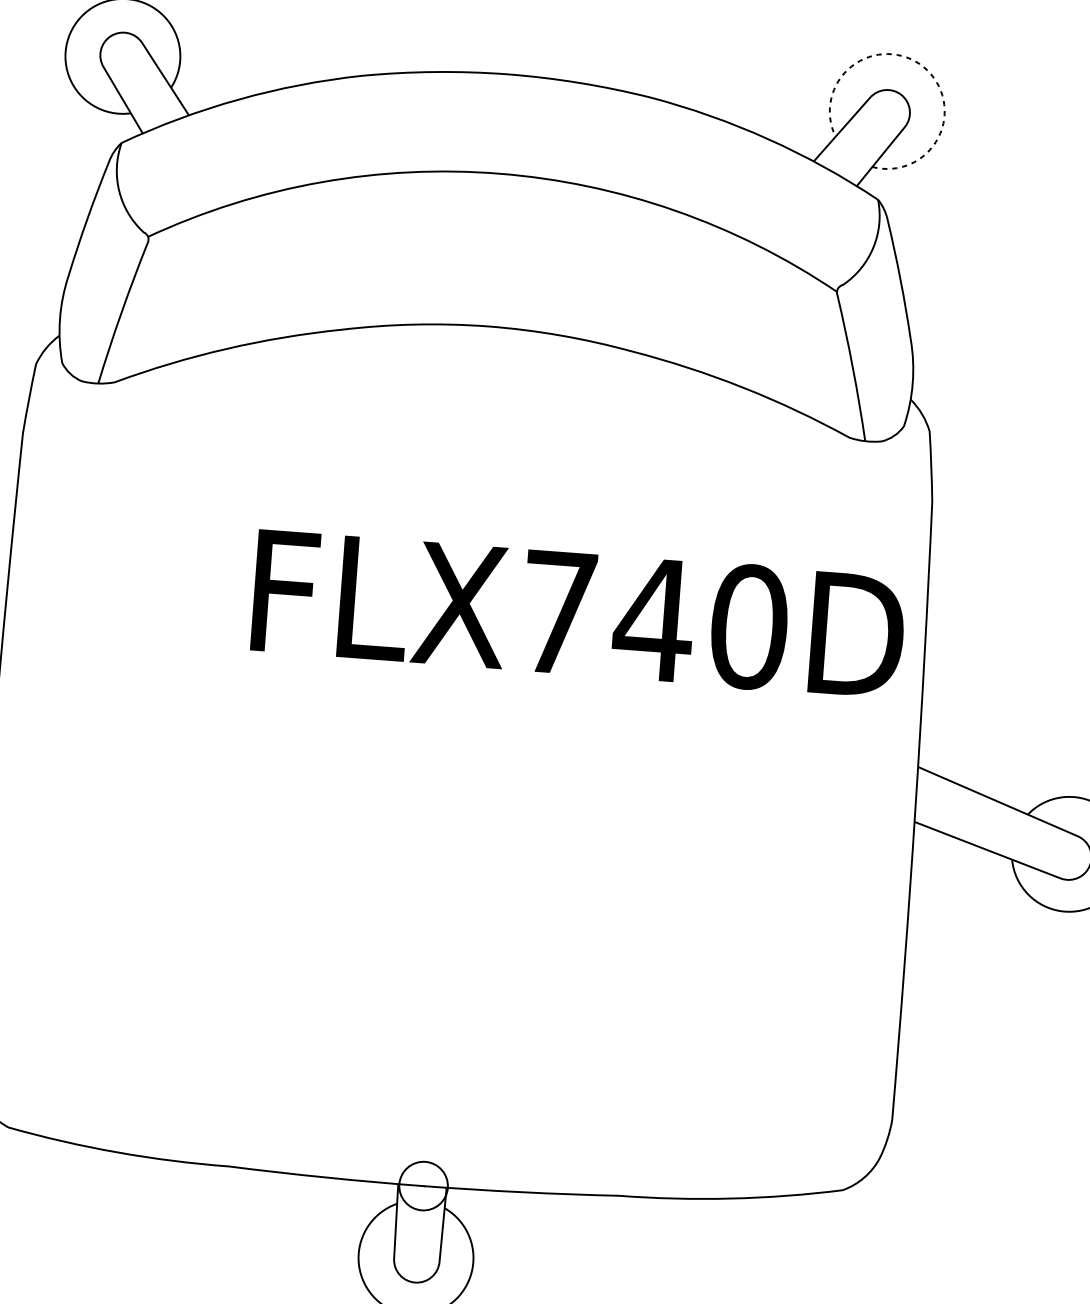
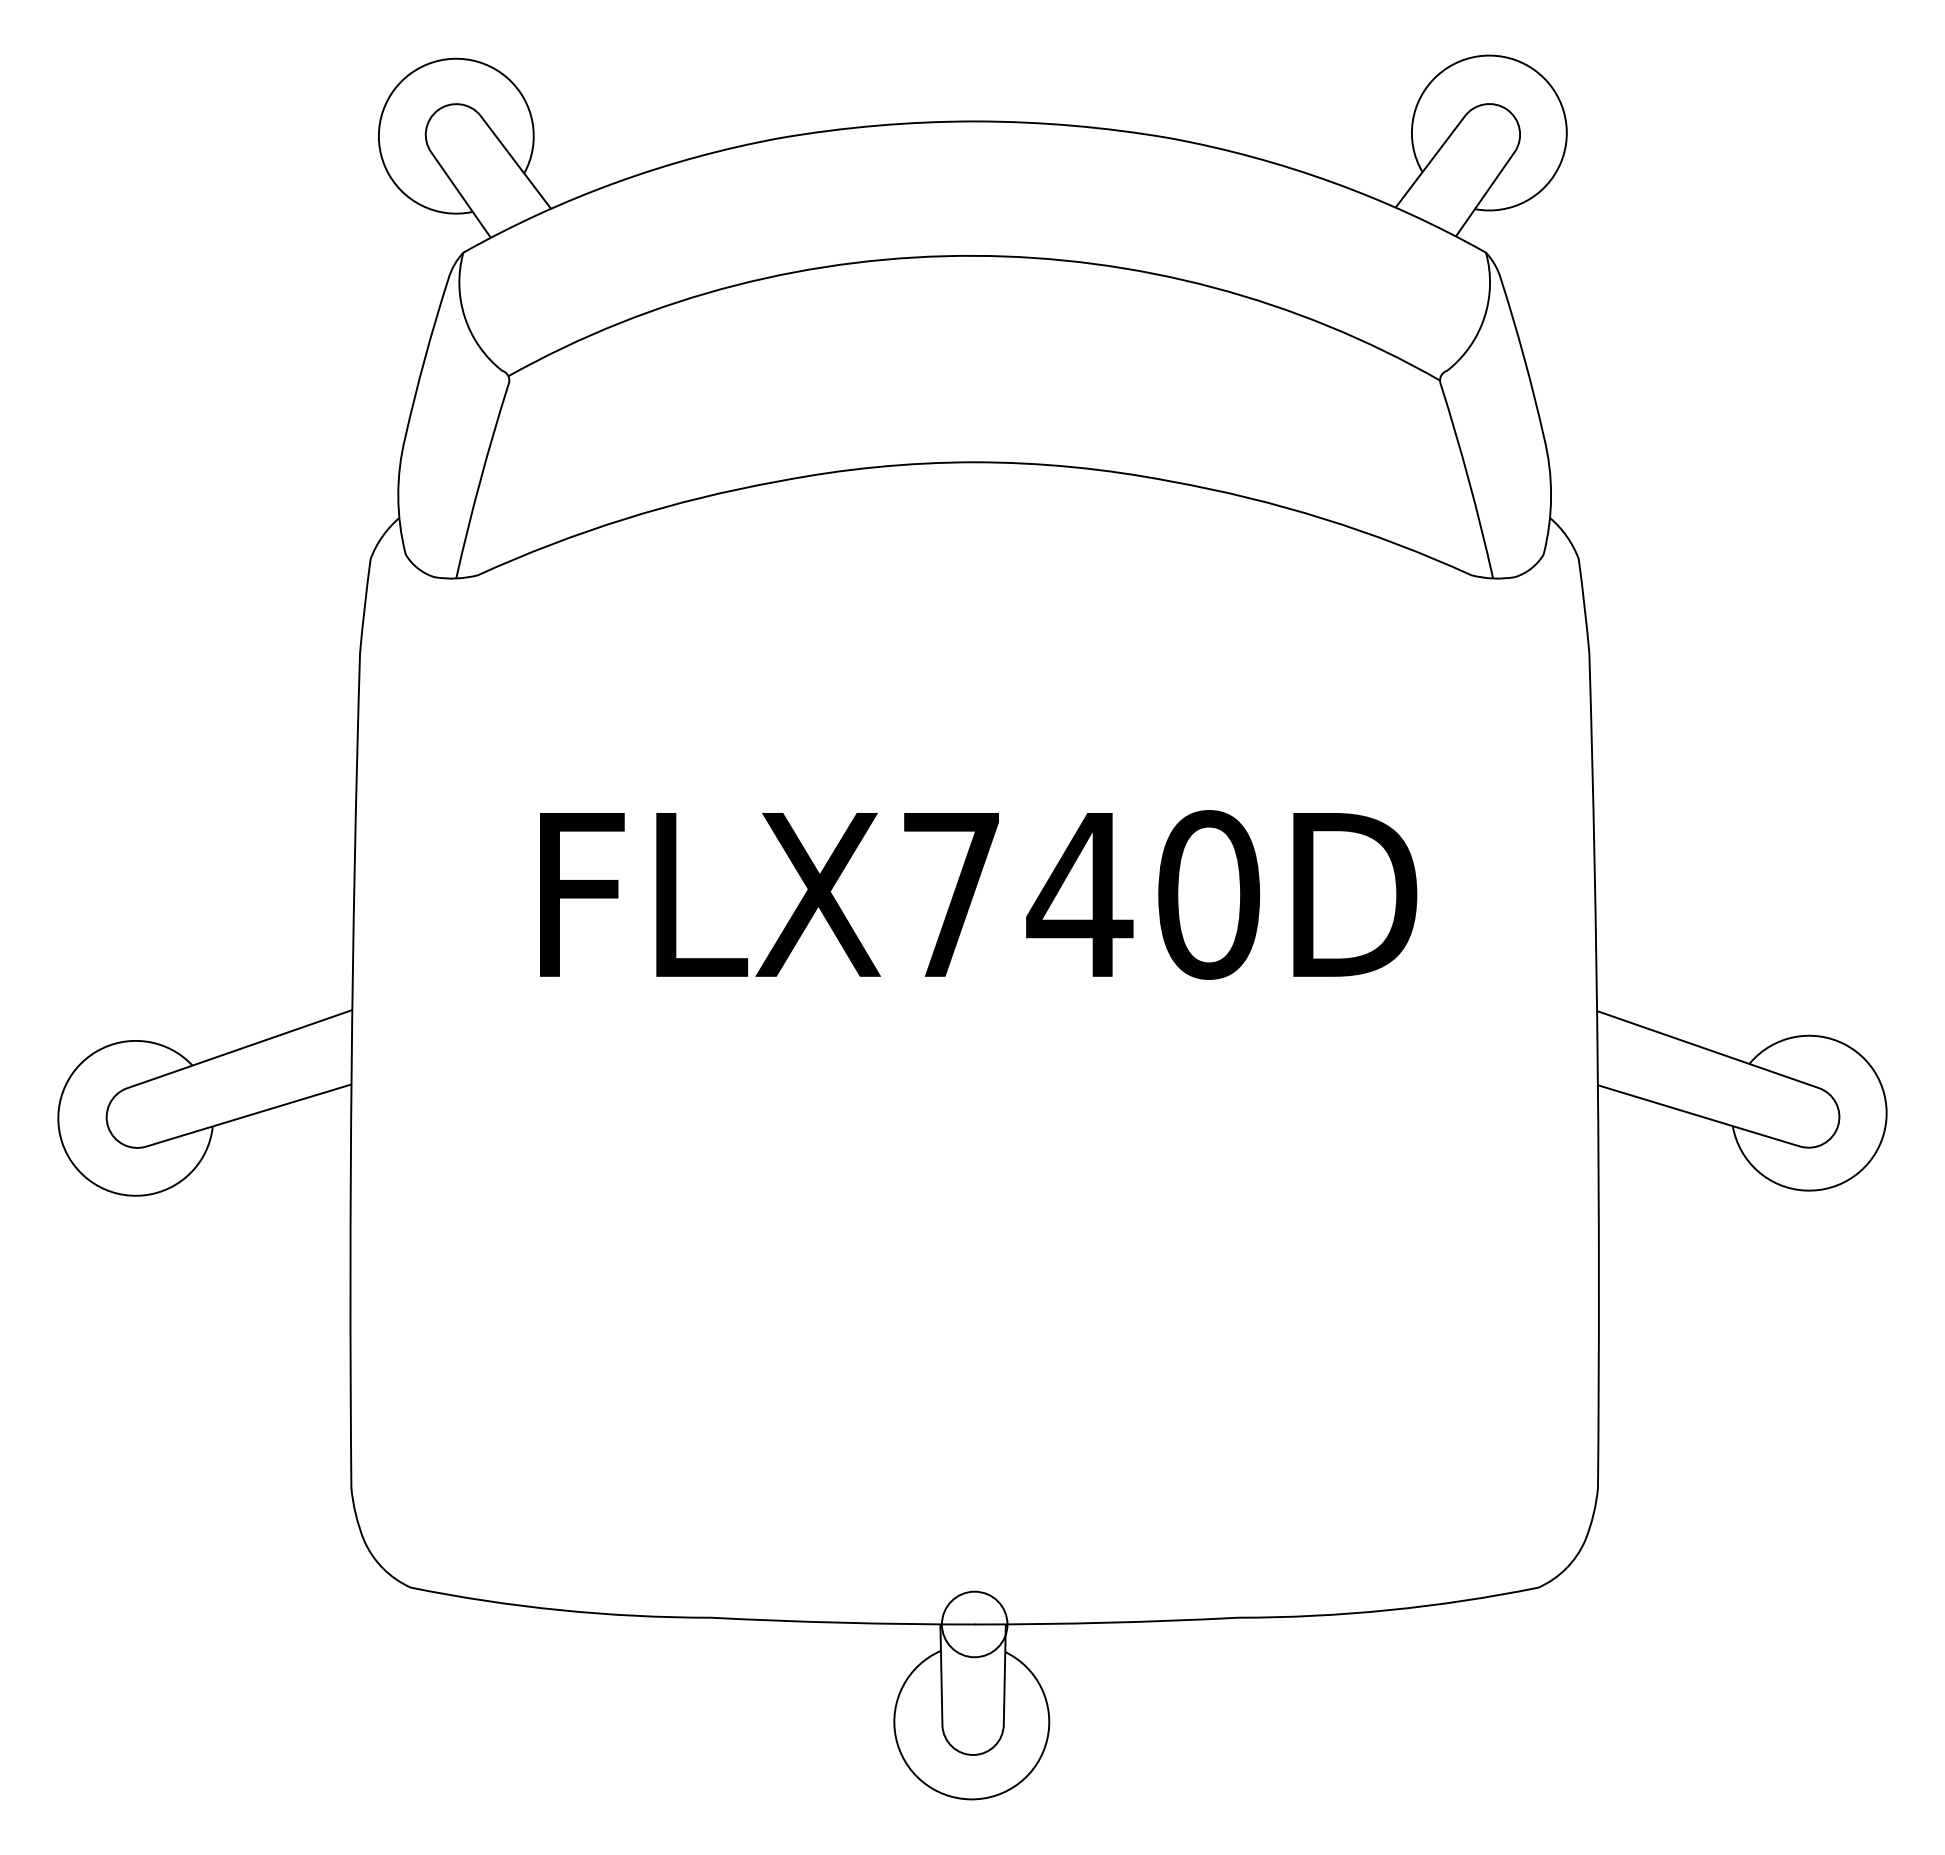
line: (924, 67) -> (1534, 69), dashed -> solid
text: (578, 613) -> (978, 894), moved

